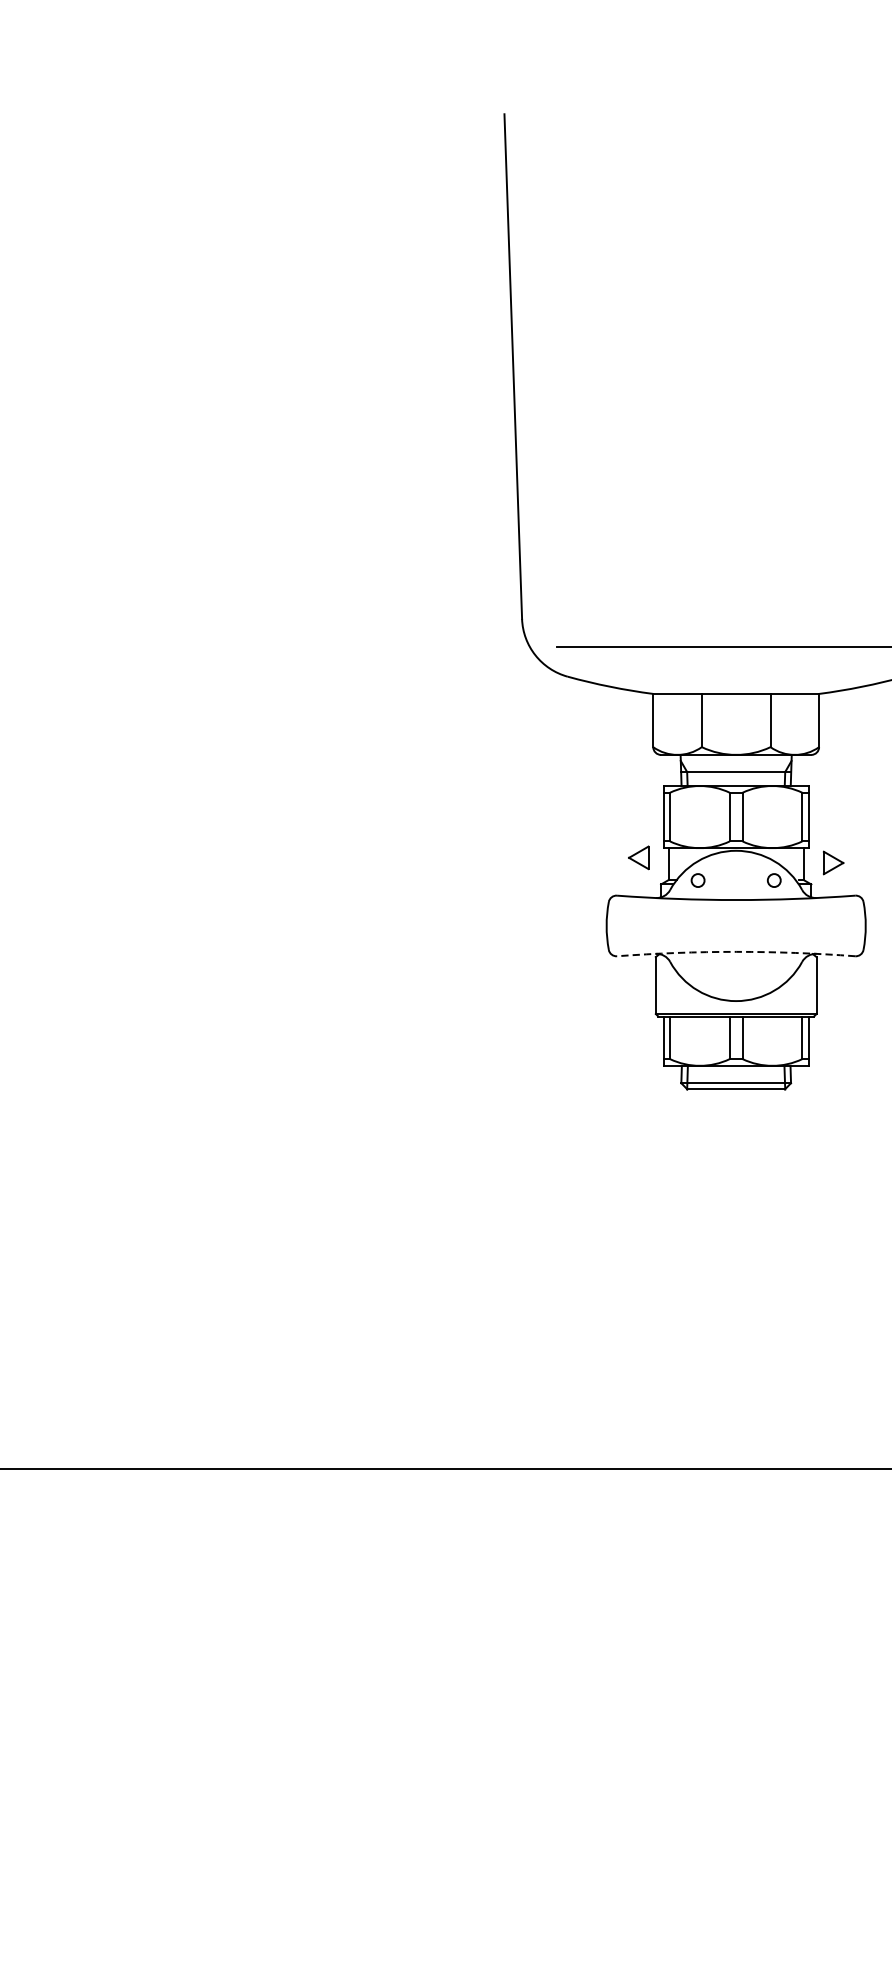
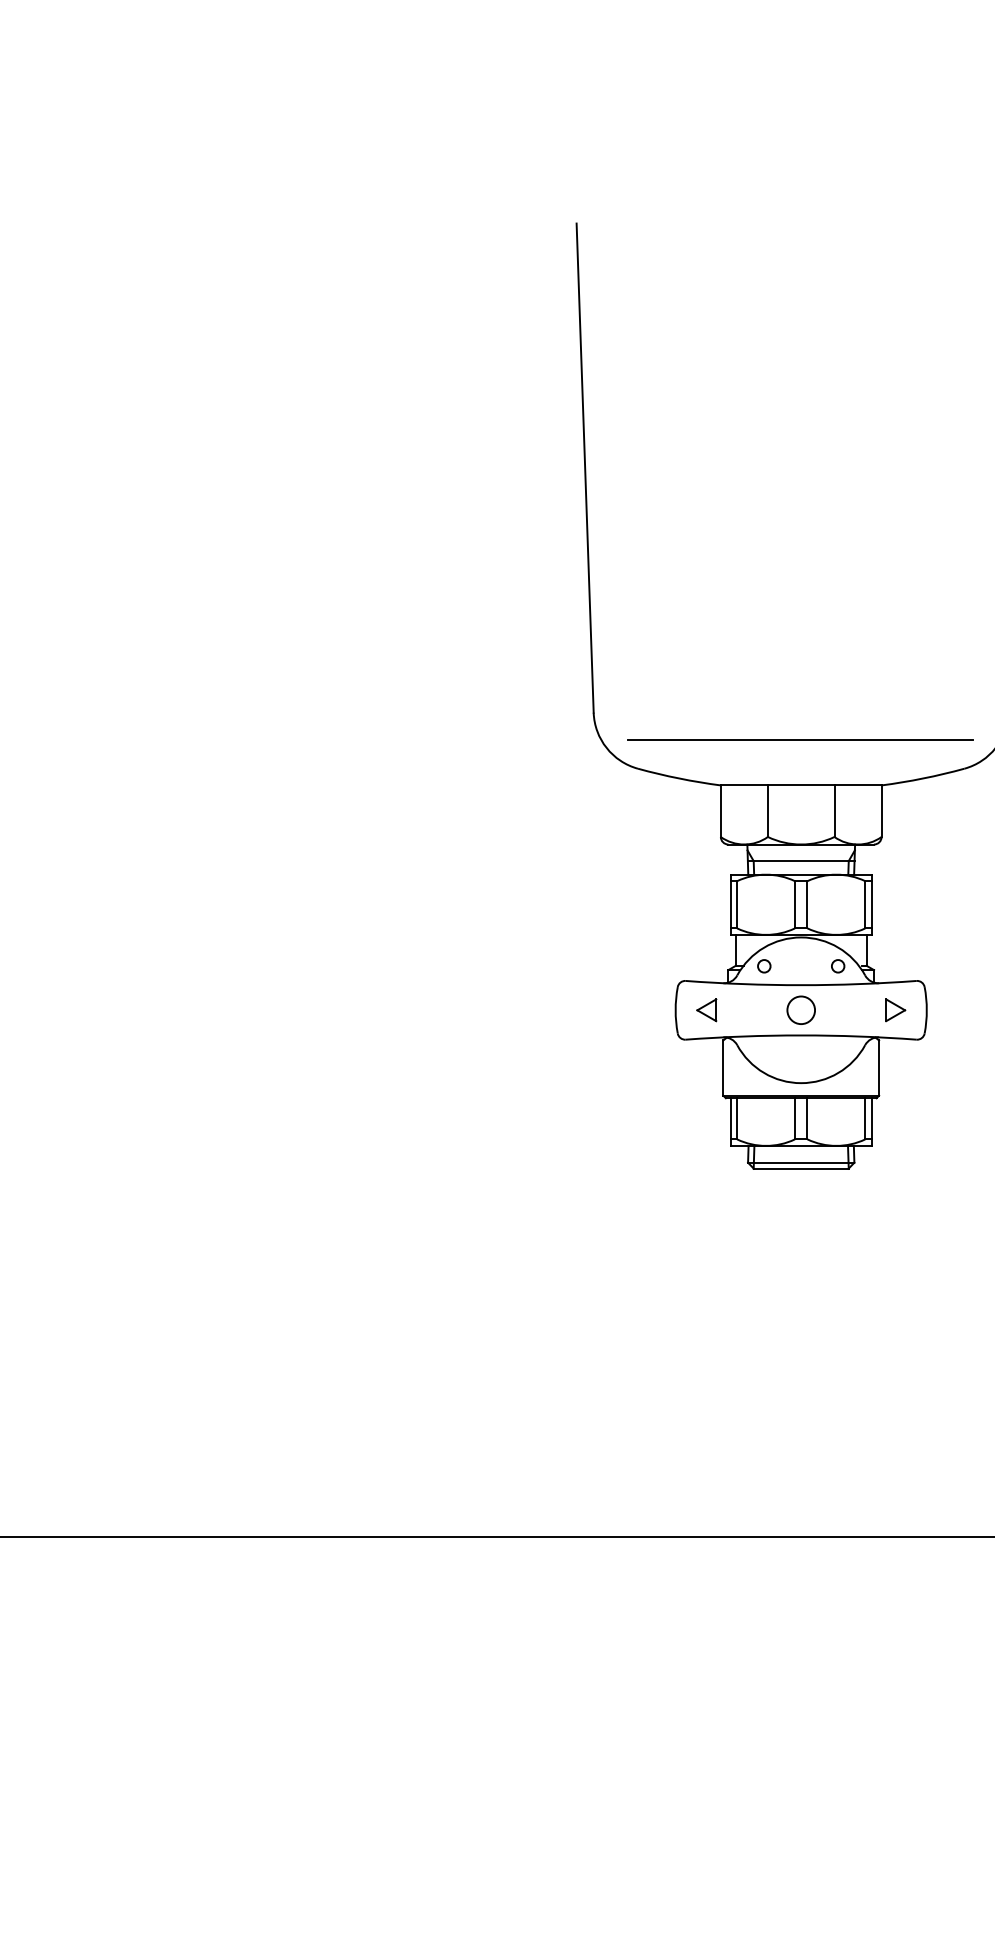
part: (638, 858) -> (706, 1010), moved
part: (833, 863) -> (895, 1010), moved
circle: (735, 925) -> (800, 1009), added
arc: (736, 951) -> (801, 1035), dashed -> solid

